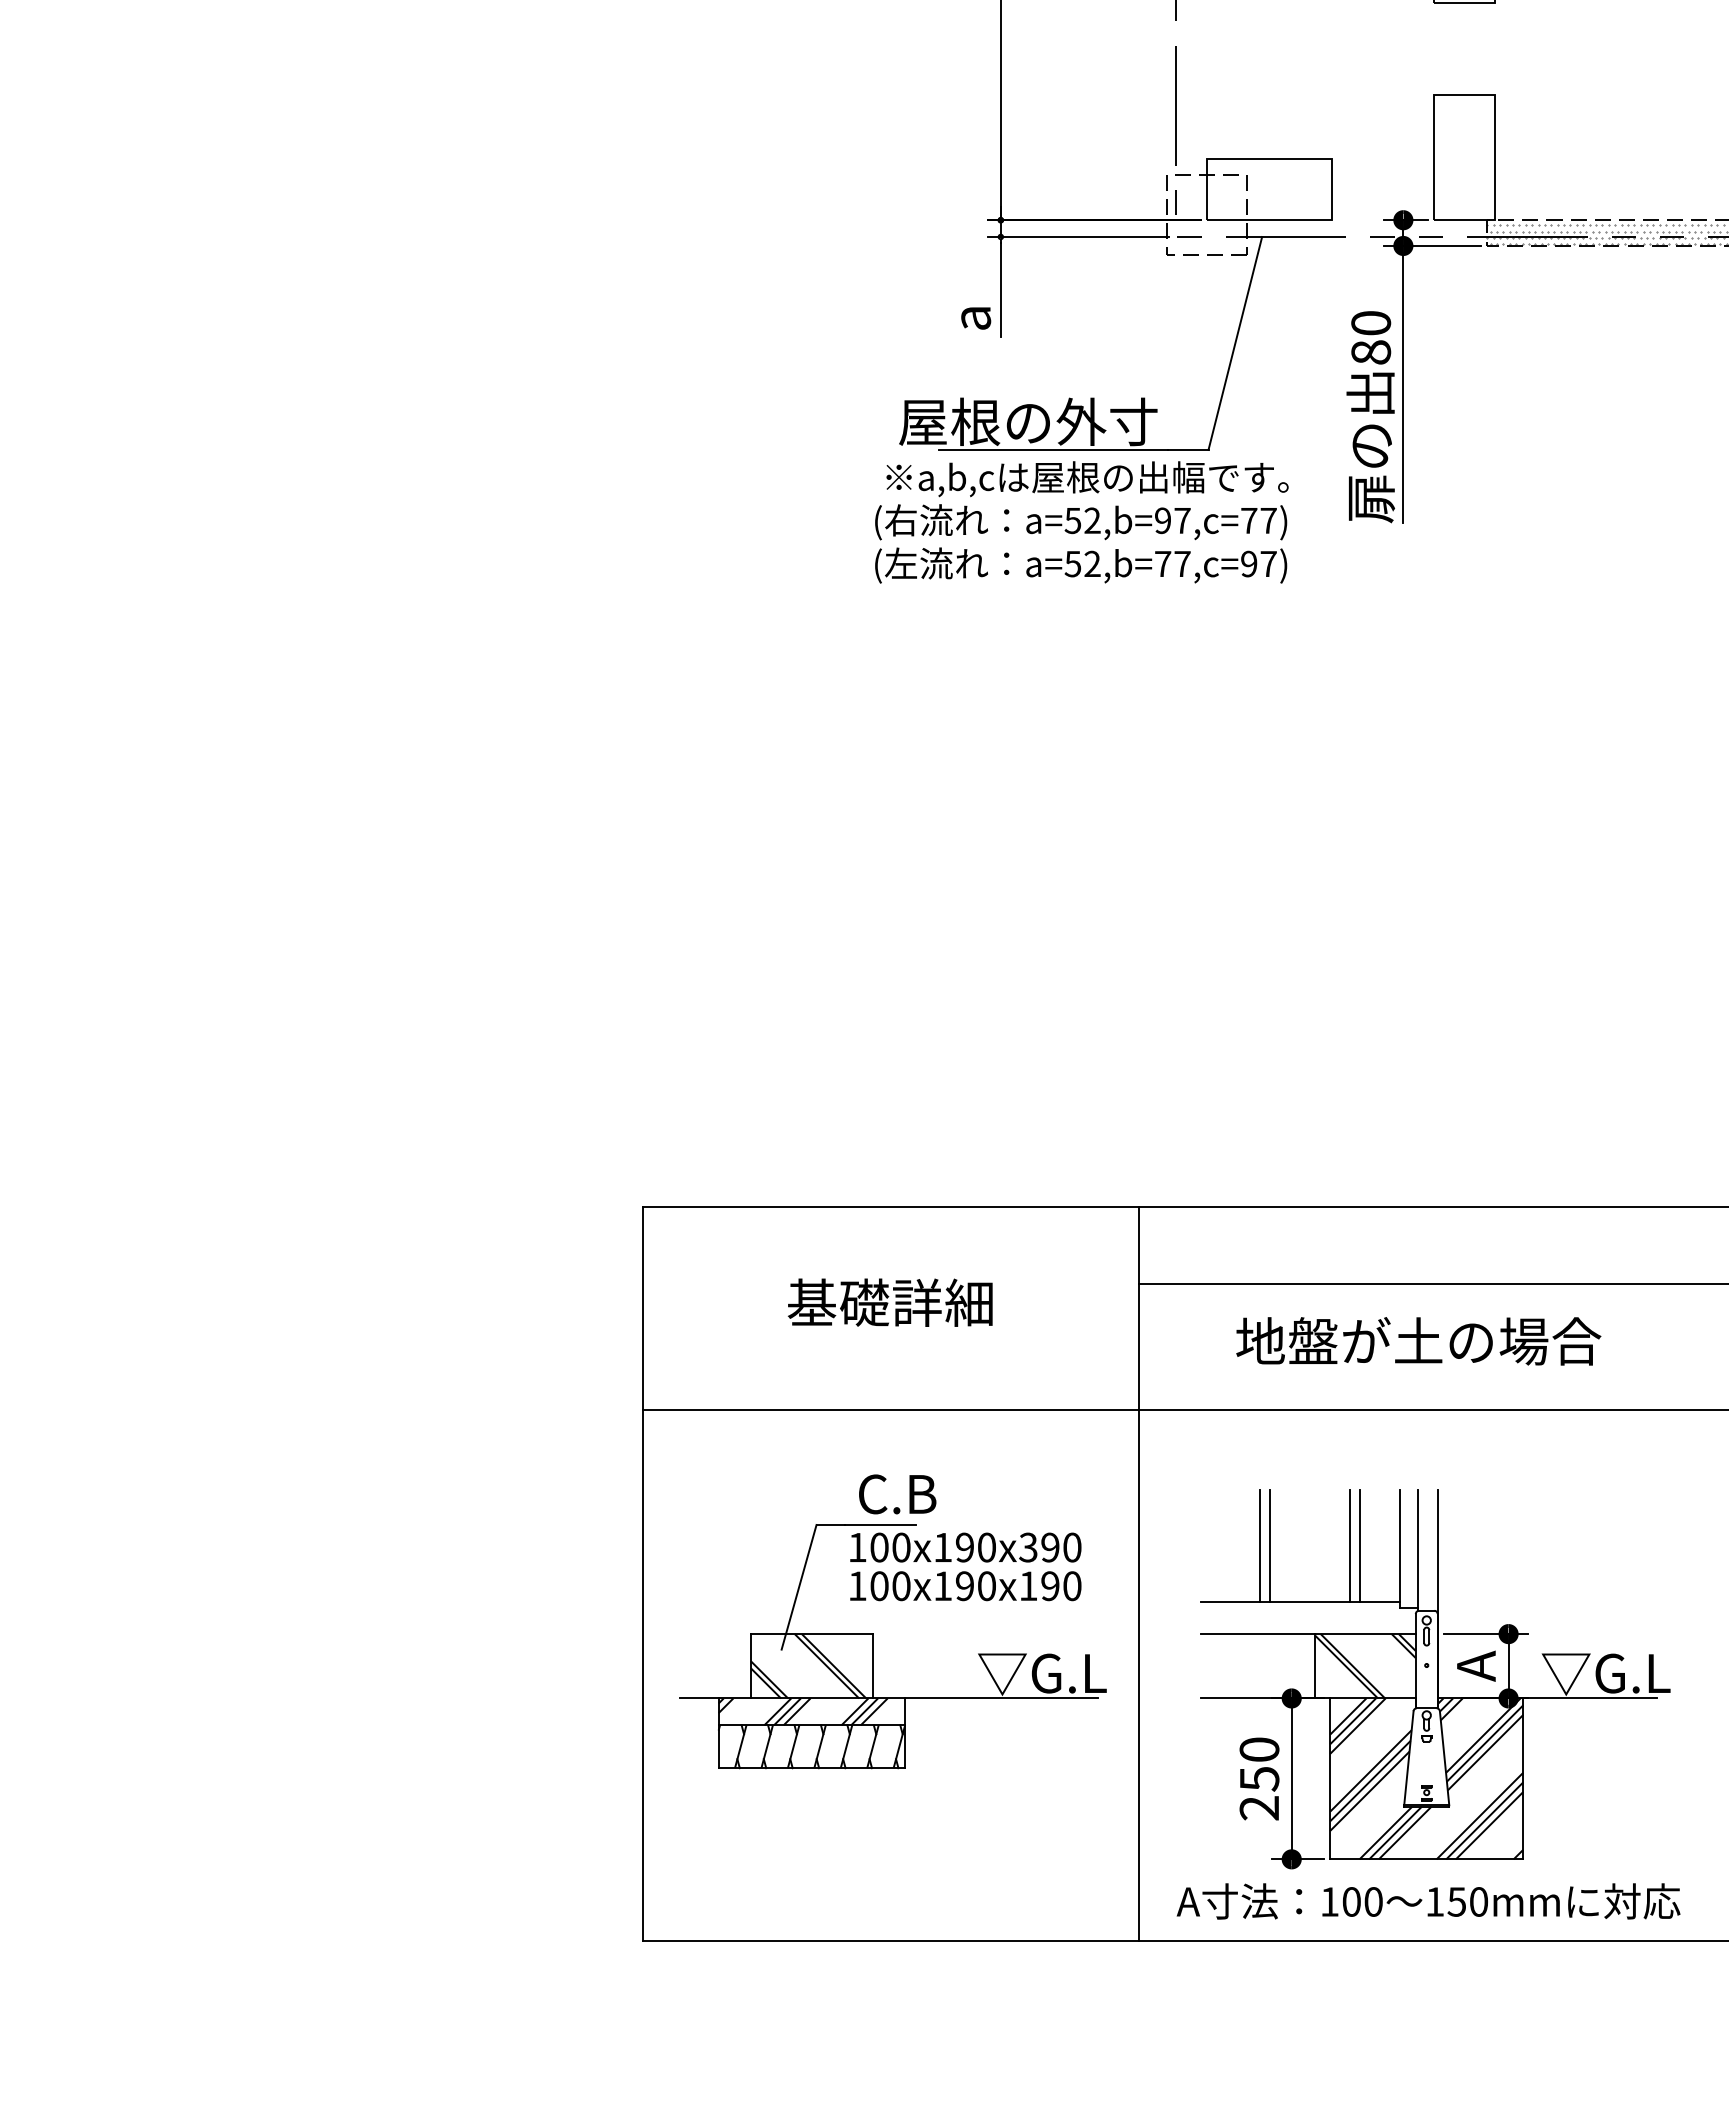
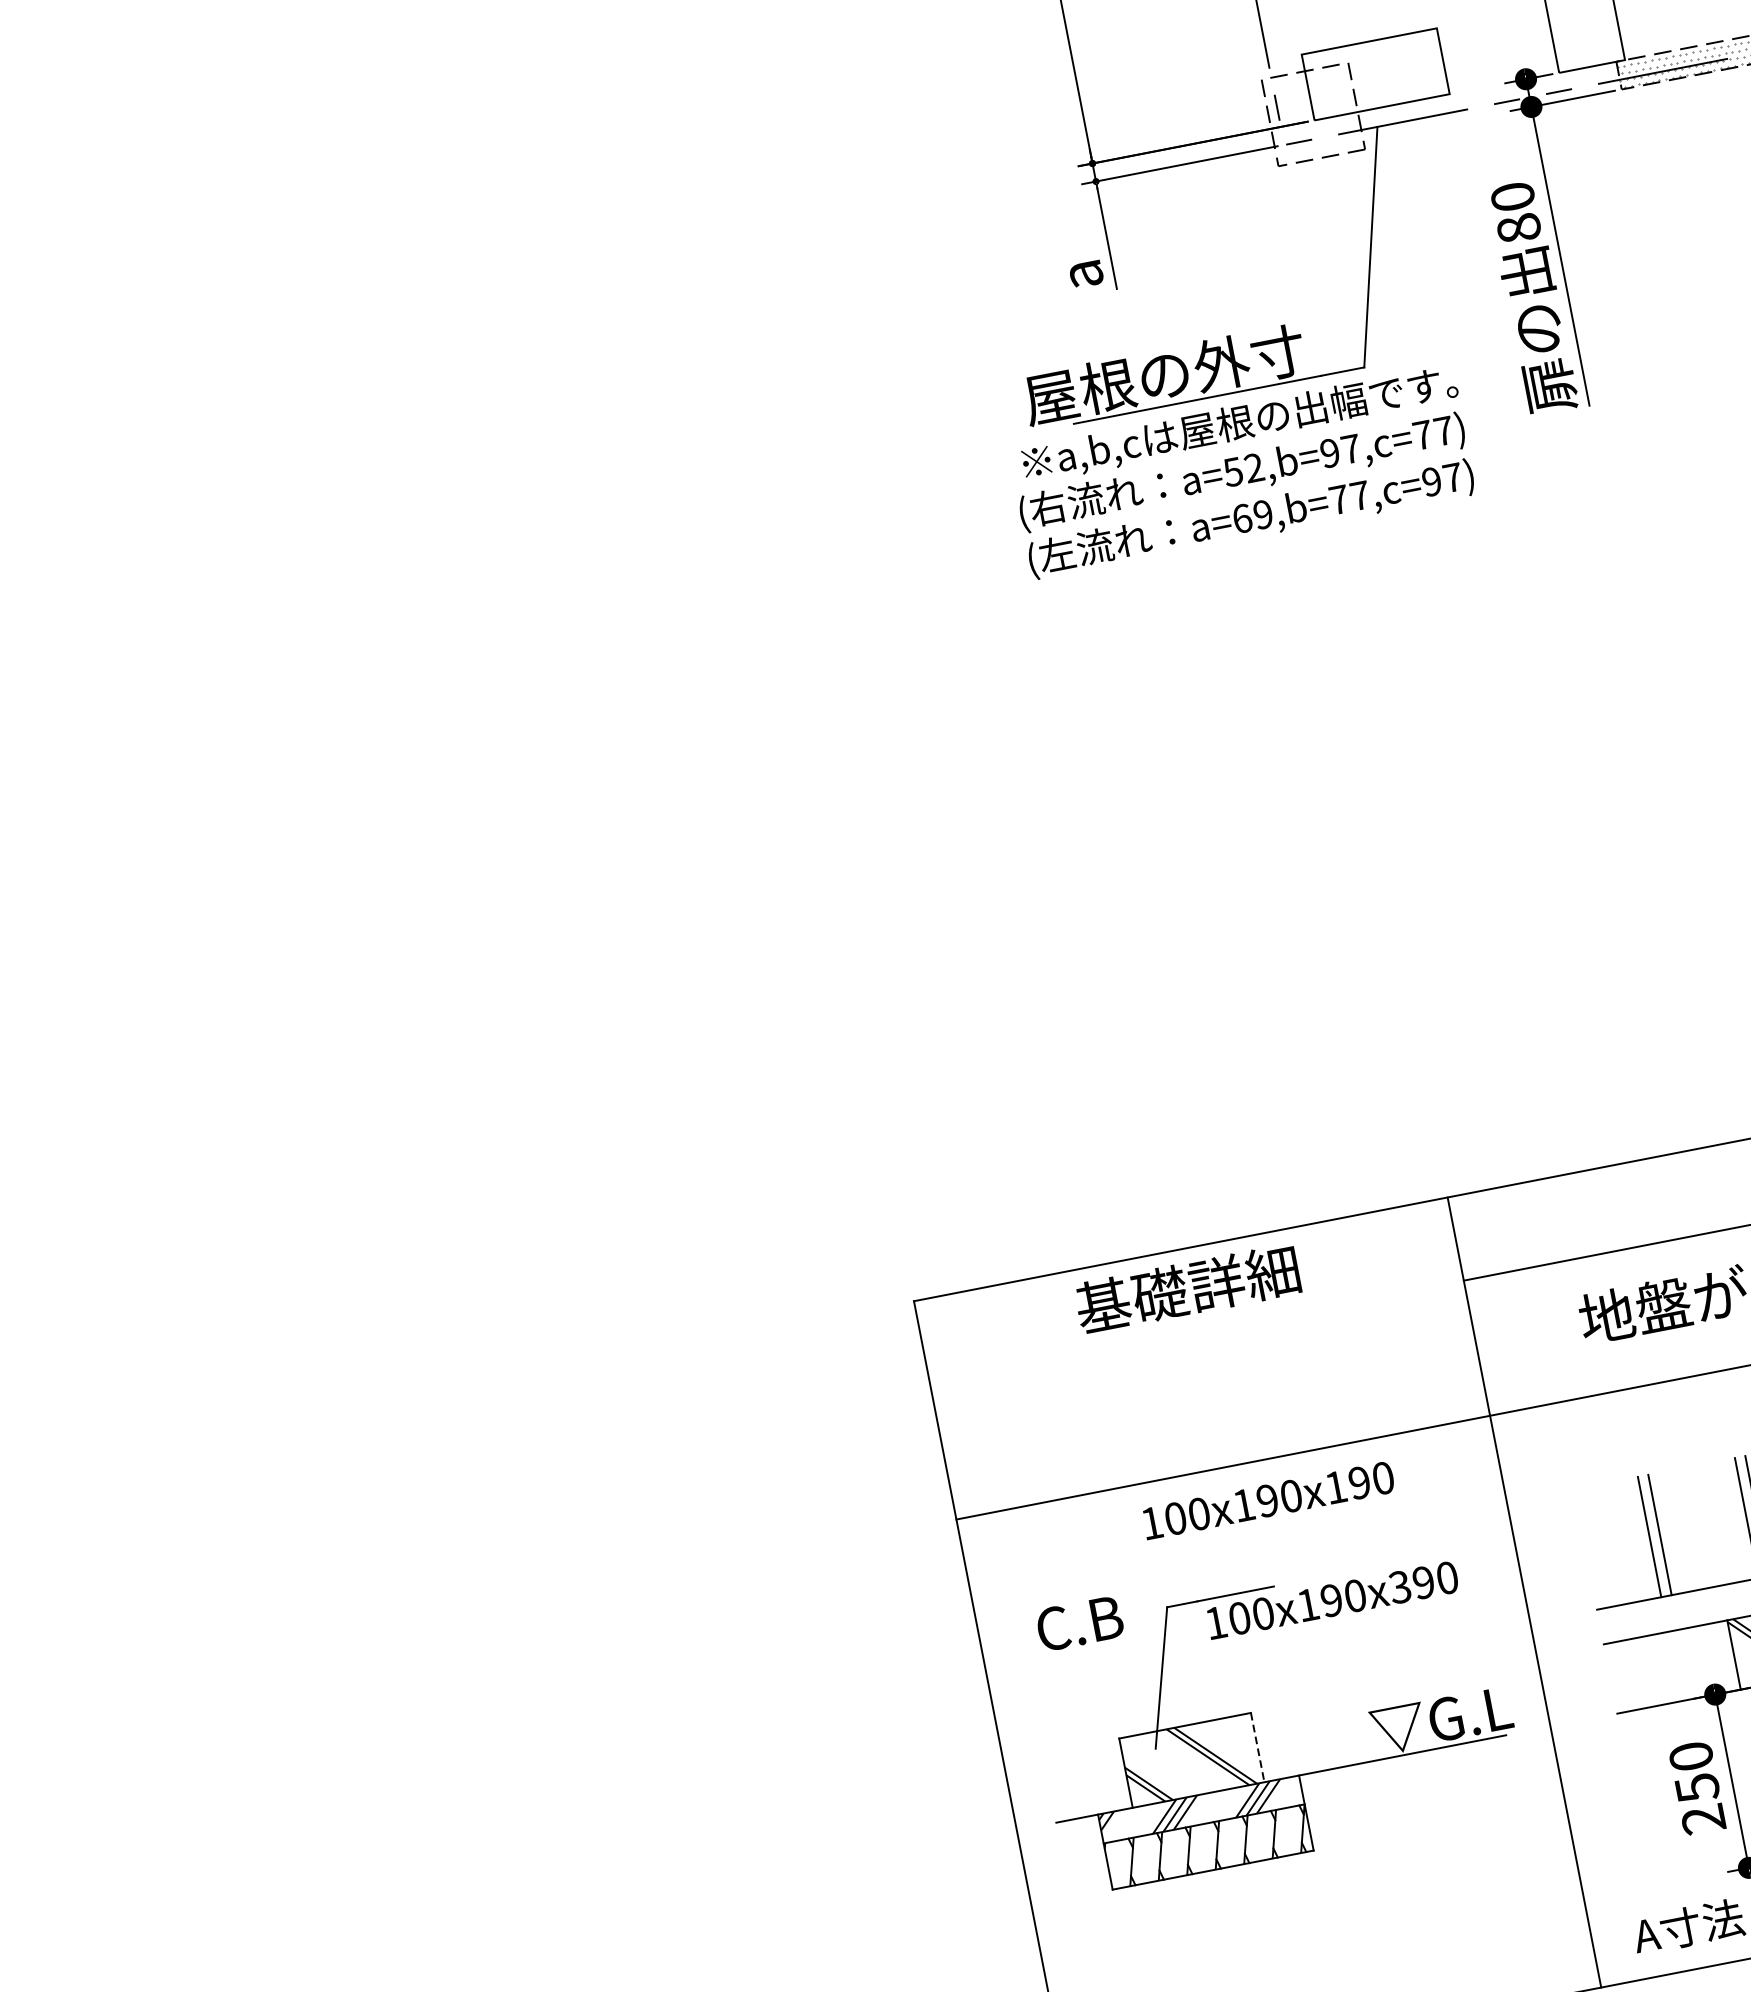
text: (1082, 563) -> (1252, 516), a=52,b=77,c=97) -> a=69,b=77,c=97)
text: (889, 1302) -> (1186, 1288), moved
text: (897, 1494) -> (1079, 1623), moved
text: (965, 1586) -> (1268, 1500), moved
line: (873, 1666) -> (1258, 1747), solid -> dashed

